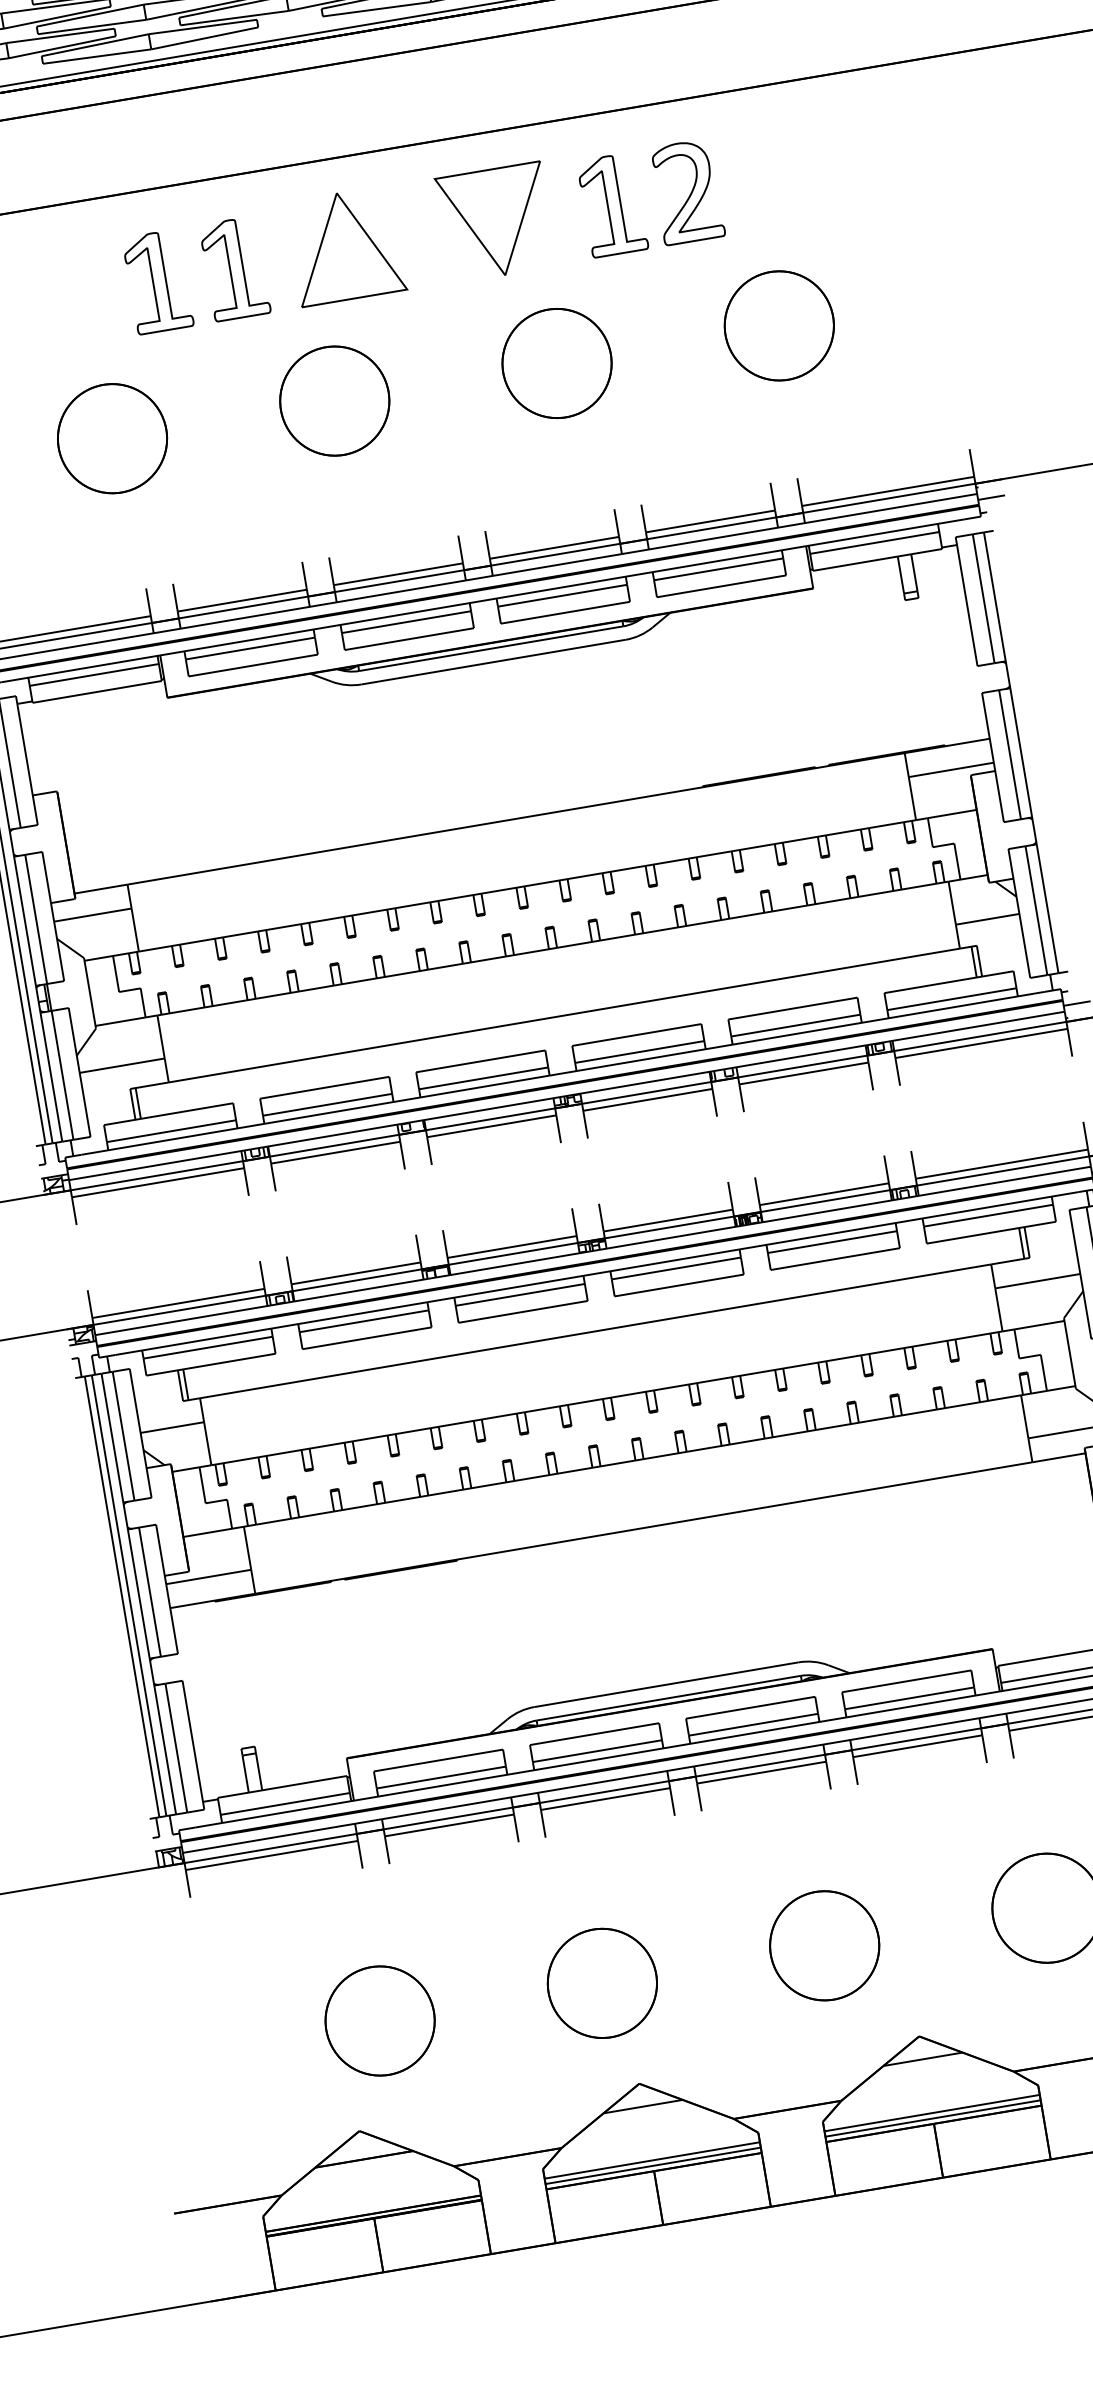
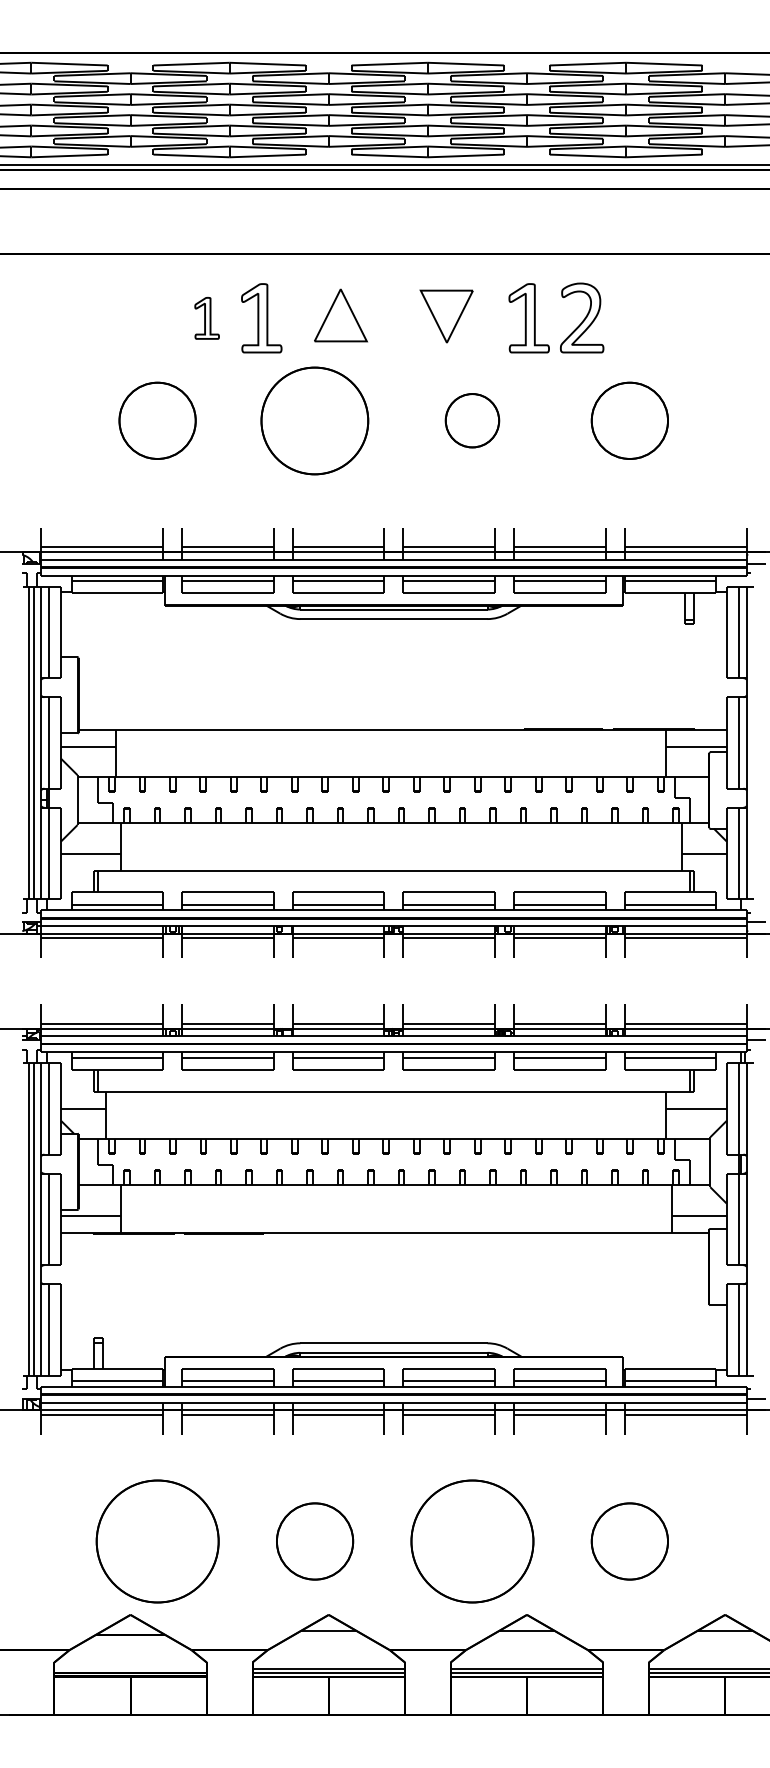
part: (495, 222) -> (446, 316), size x0.7
part: (345, 246) -> (340, 315), size x0.7
part: (157, 282) -> (206, 318), size x0.6
part: (557, 363) -> (472, 420), size x0.7
part: (335, 400) -> (315, 420), size x1.4
part: (824, 1945) -> (472, 1541), size x1.6
part: (379, 2021) -> (157, 1541), size x1.6

